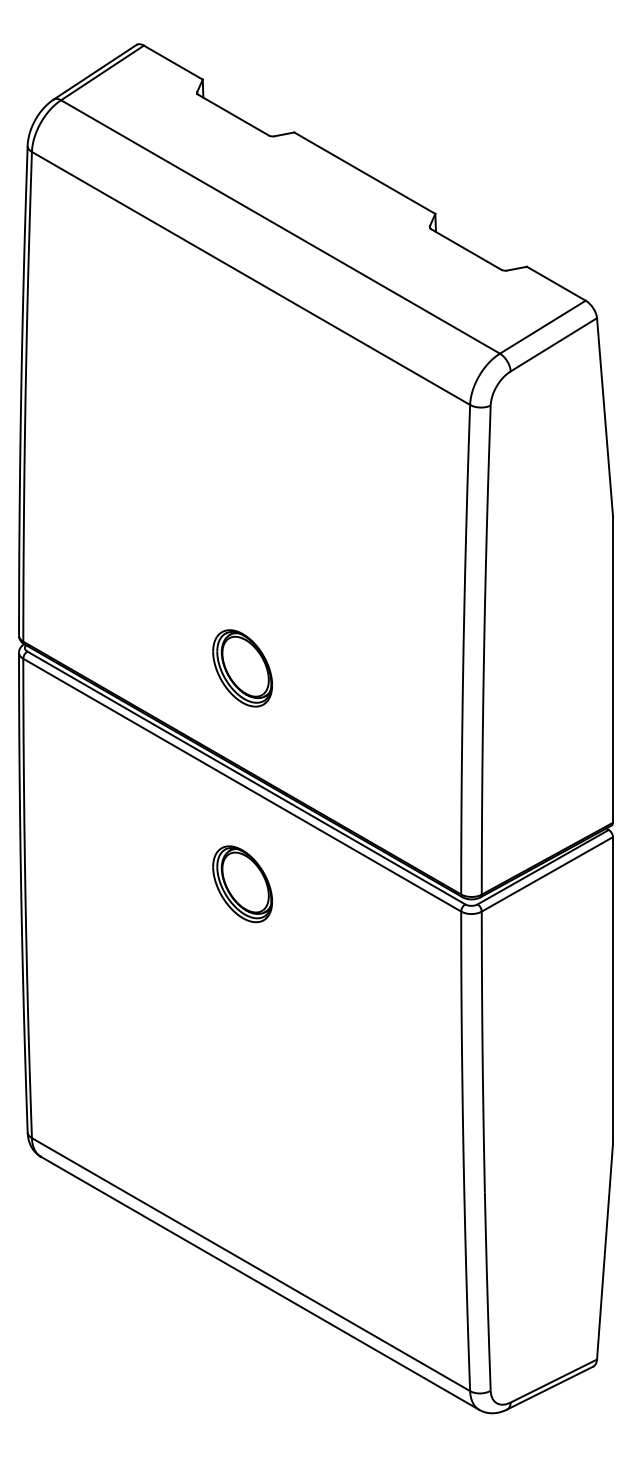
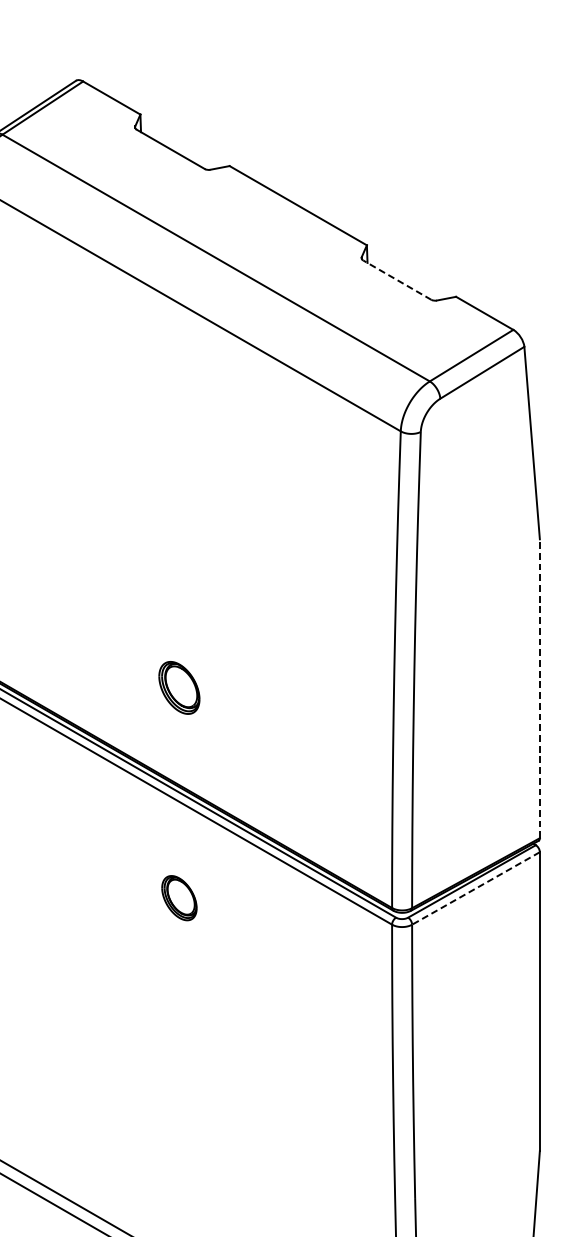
line: (466, 249) -> (397, 280), solid -> dashed
part: (242, 668) -> (179, 687), size x0.7
line: (612, 668) -> (539, 687), solid -> dashed
line: (546, 874) -> (475, 888), solid -> dashed
part: (242, 884) -> (179, 898), size x0.6

